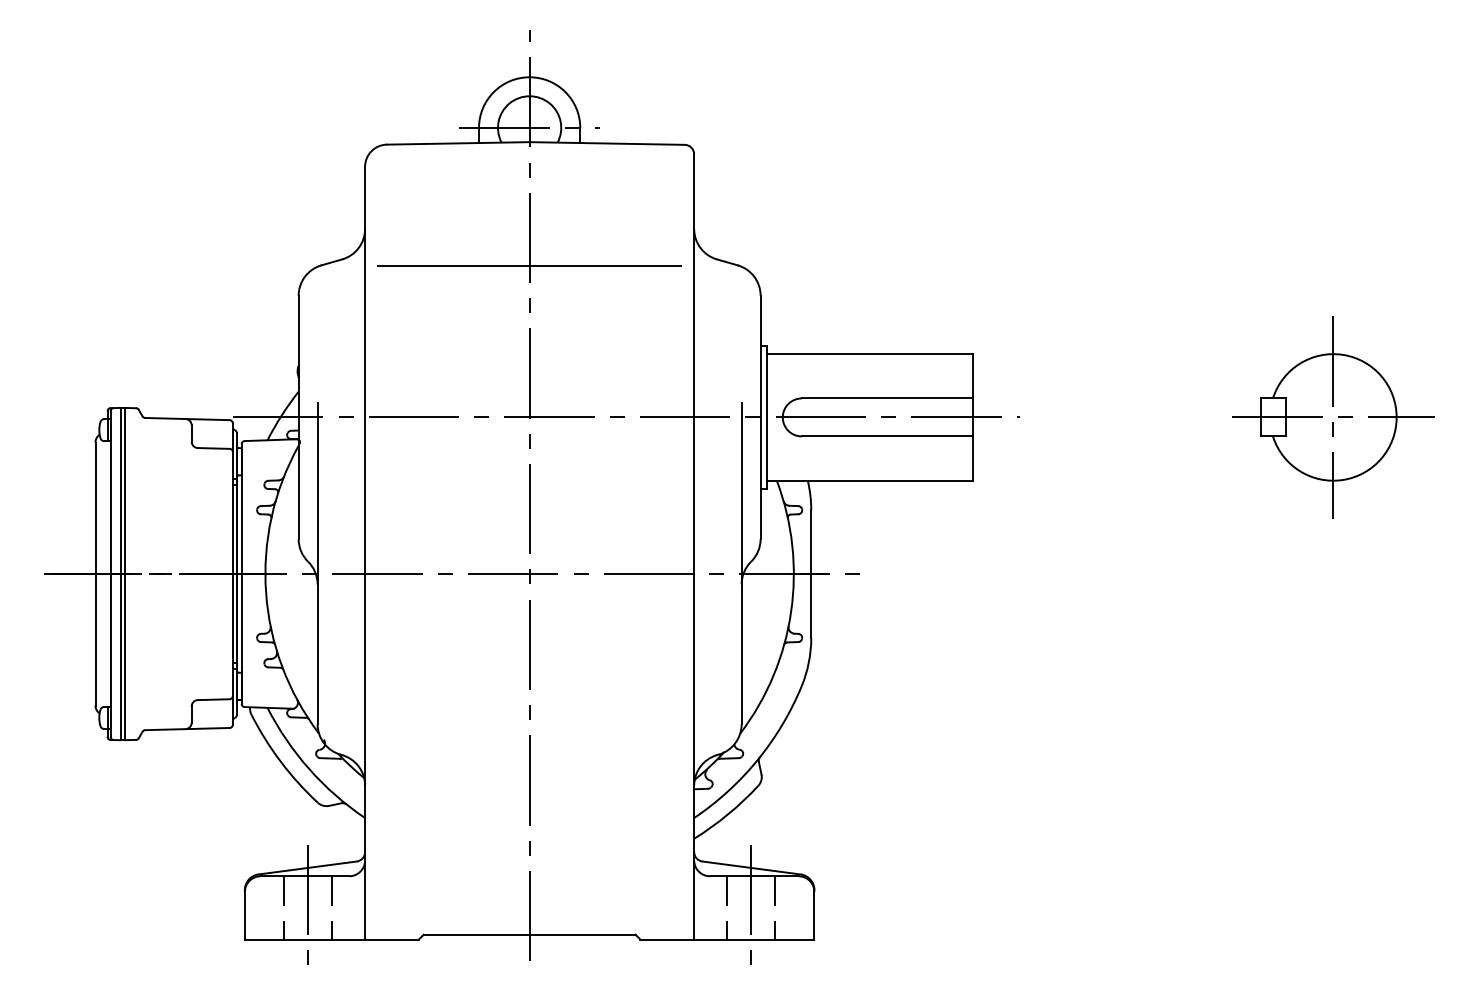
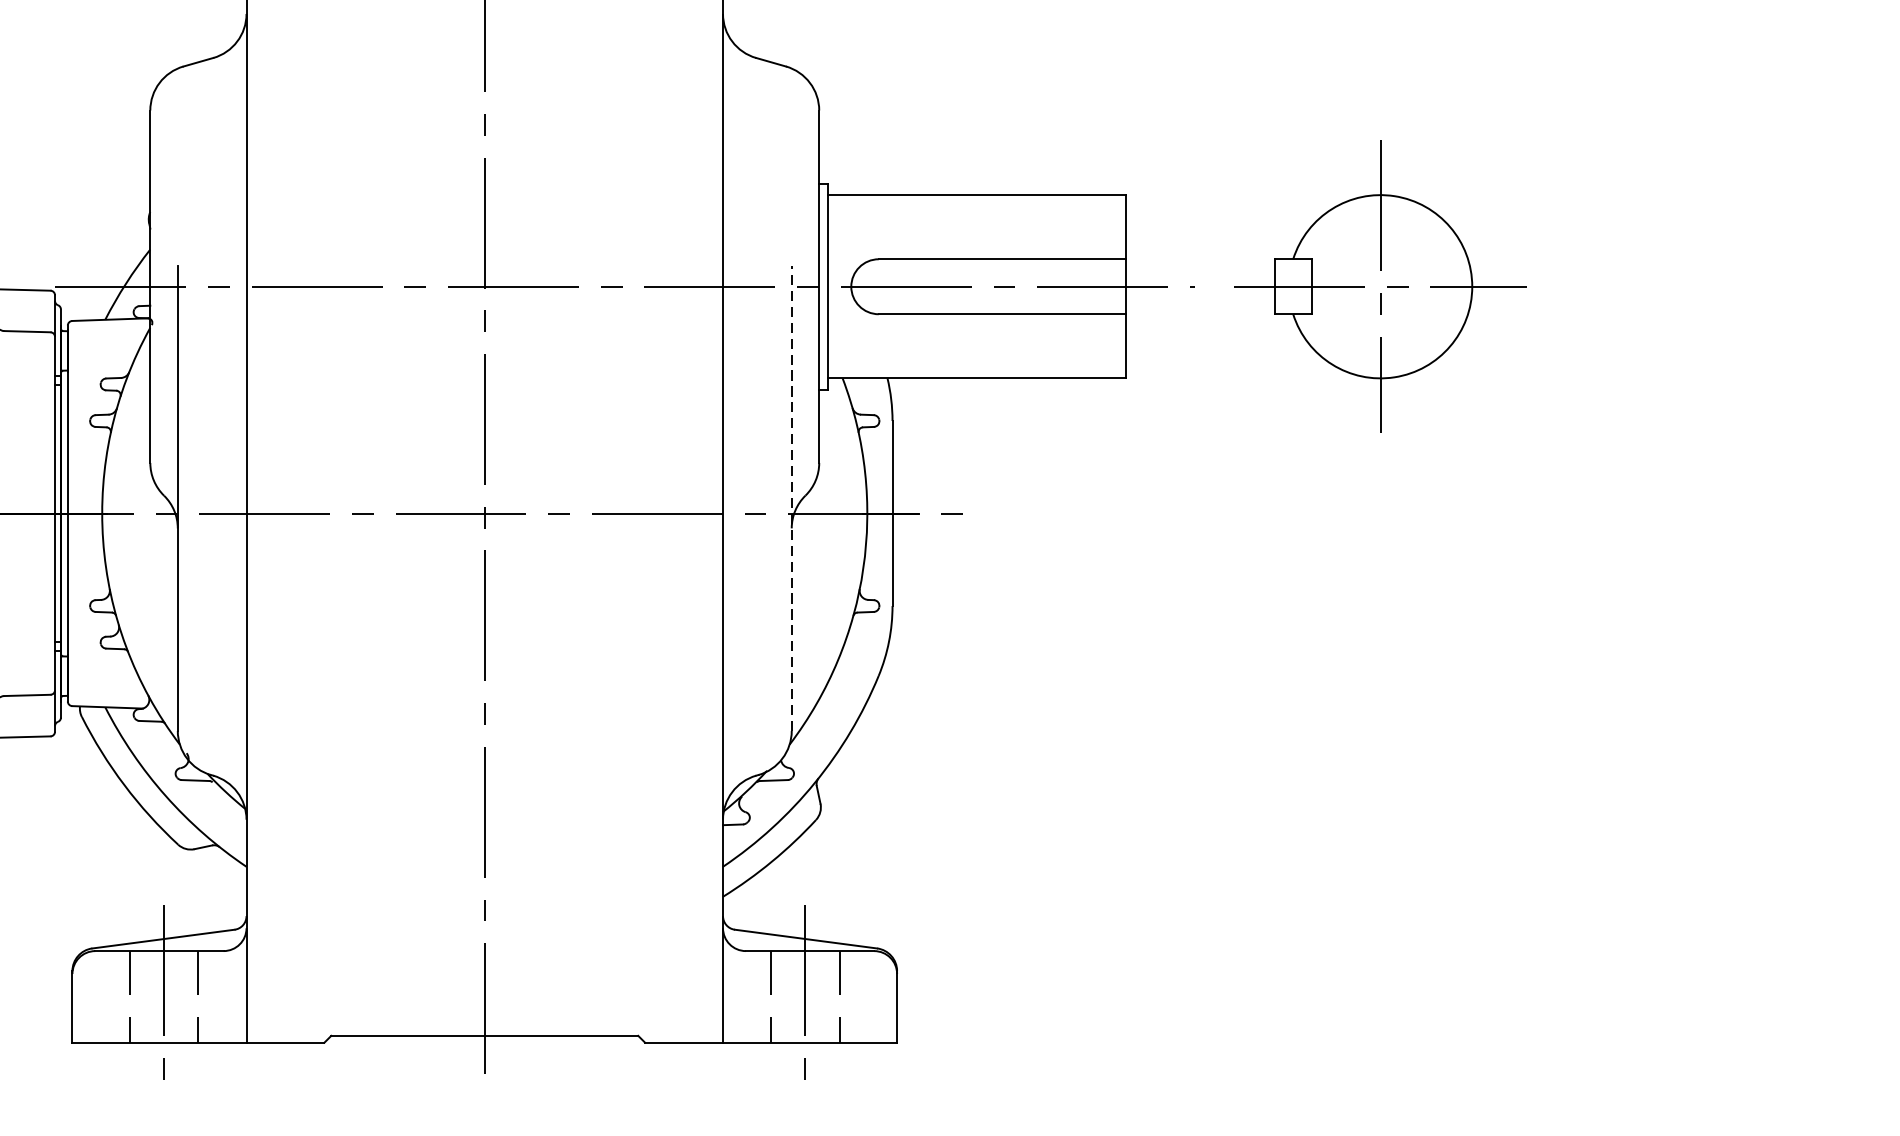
line: (529, 265) -> (484, 66), removed
part: (1333, 417) -> (1380, 286), moved
line: (741, 563) -> (791, 498), solid -> dashed

